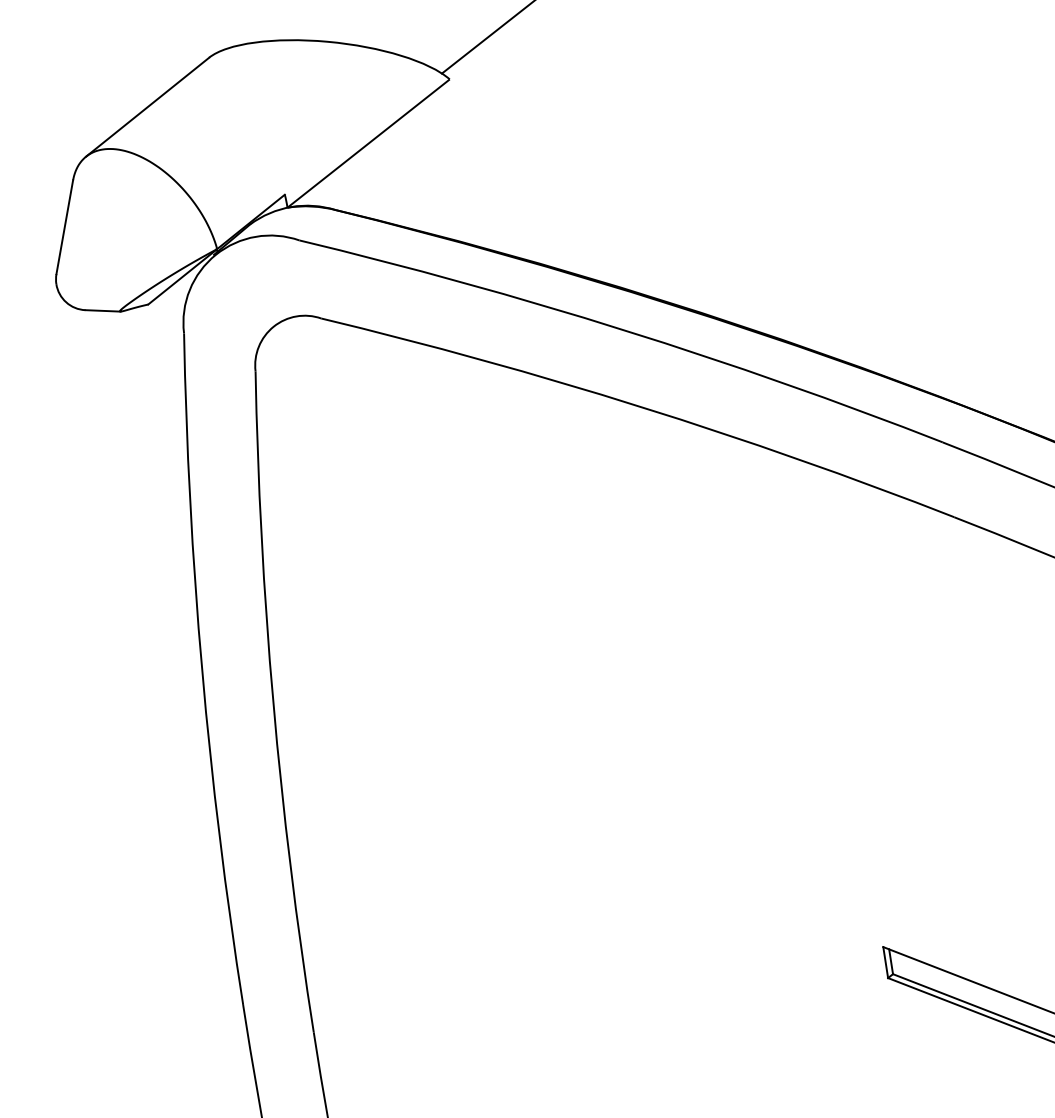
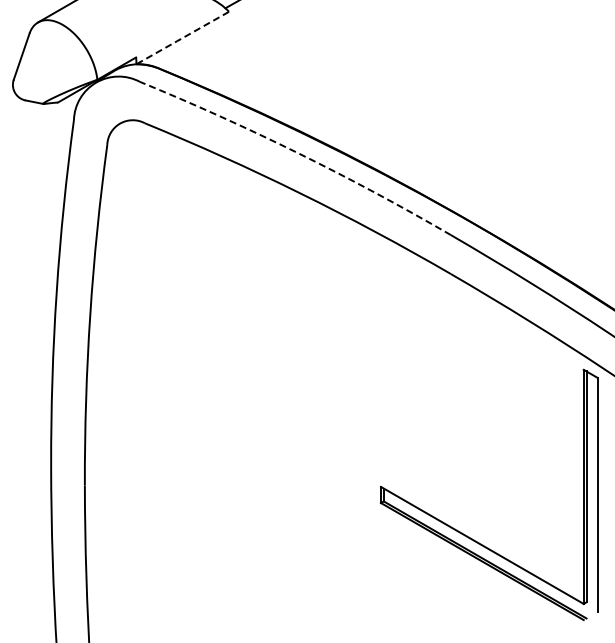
line: (368, 144) -> (182, 38), solid -> dashed
arc: (625, 330) -> (298, 153), solid -> dashed

